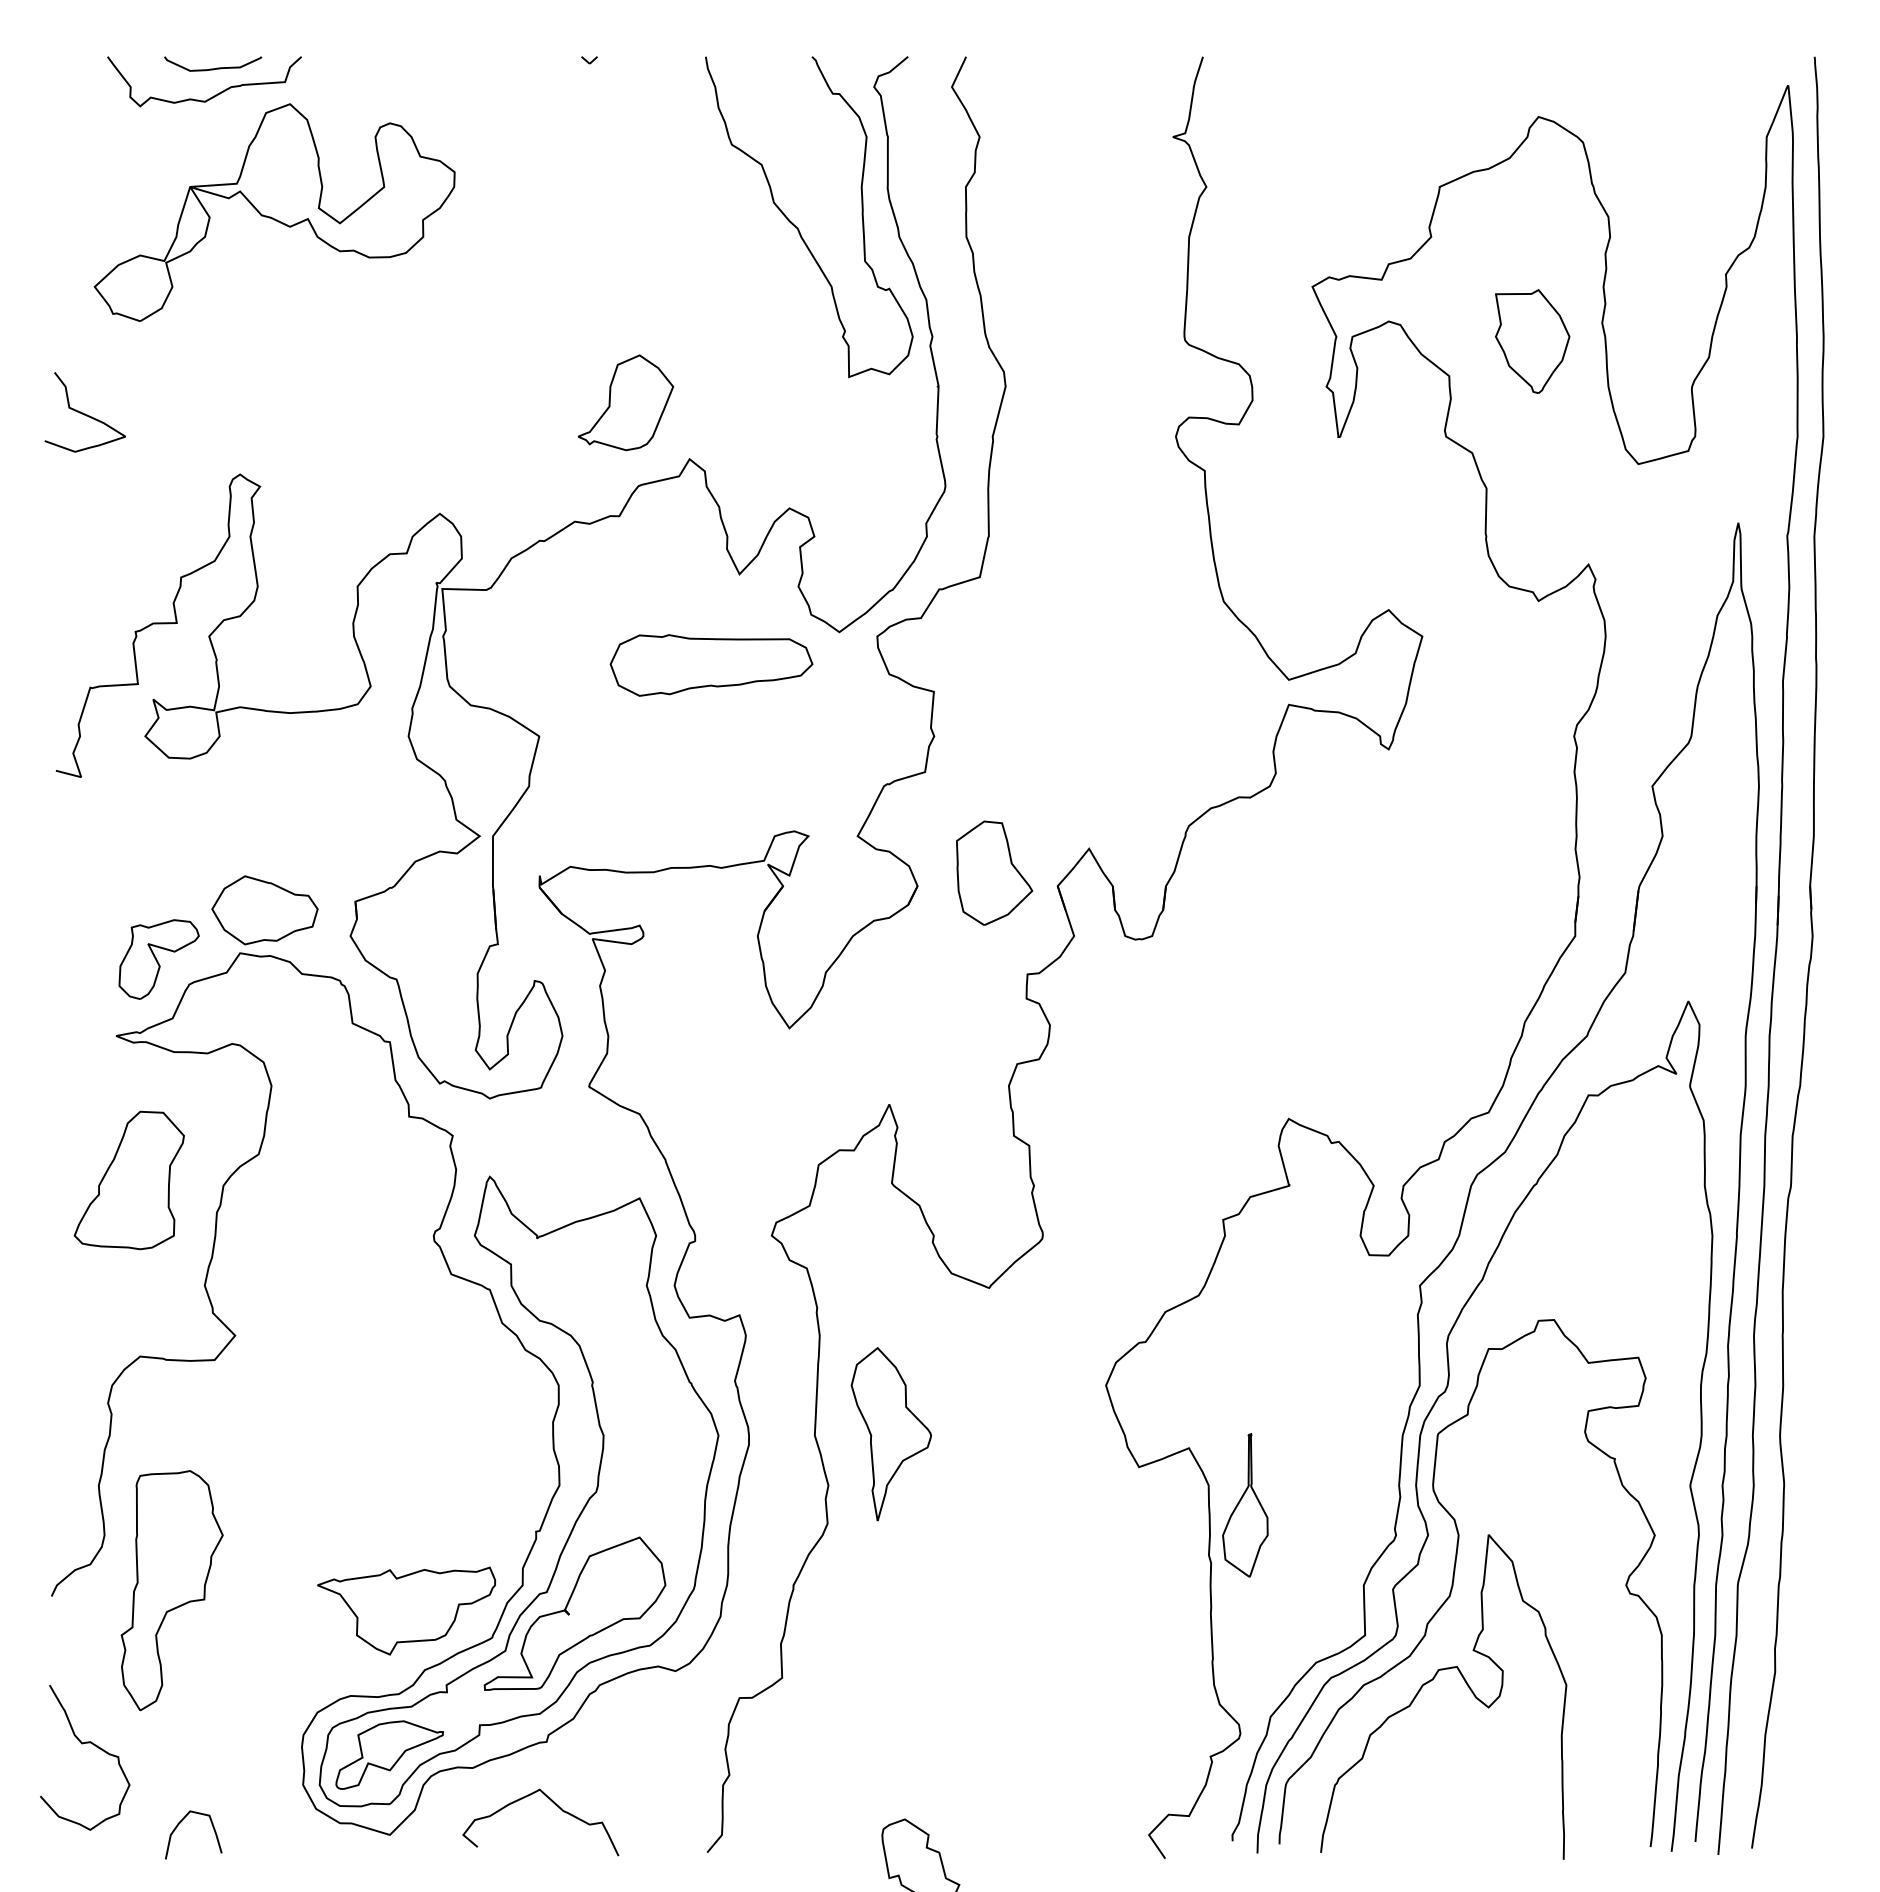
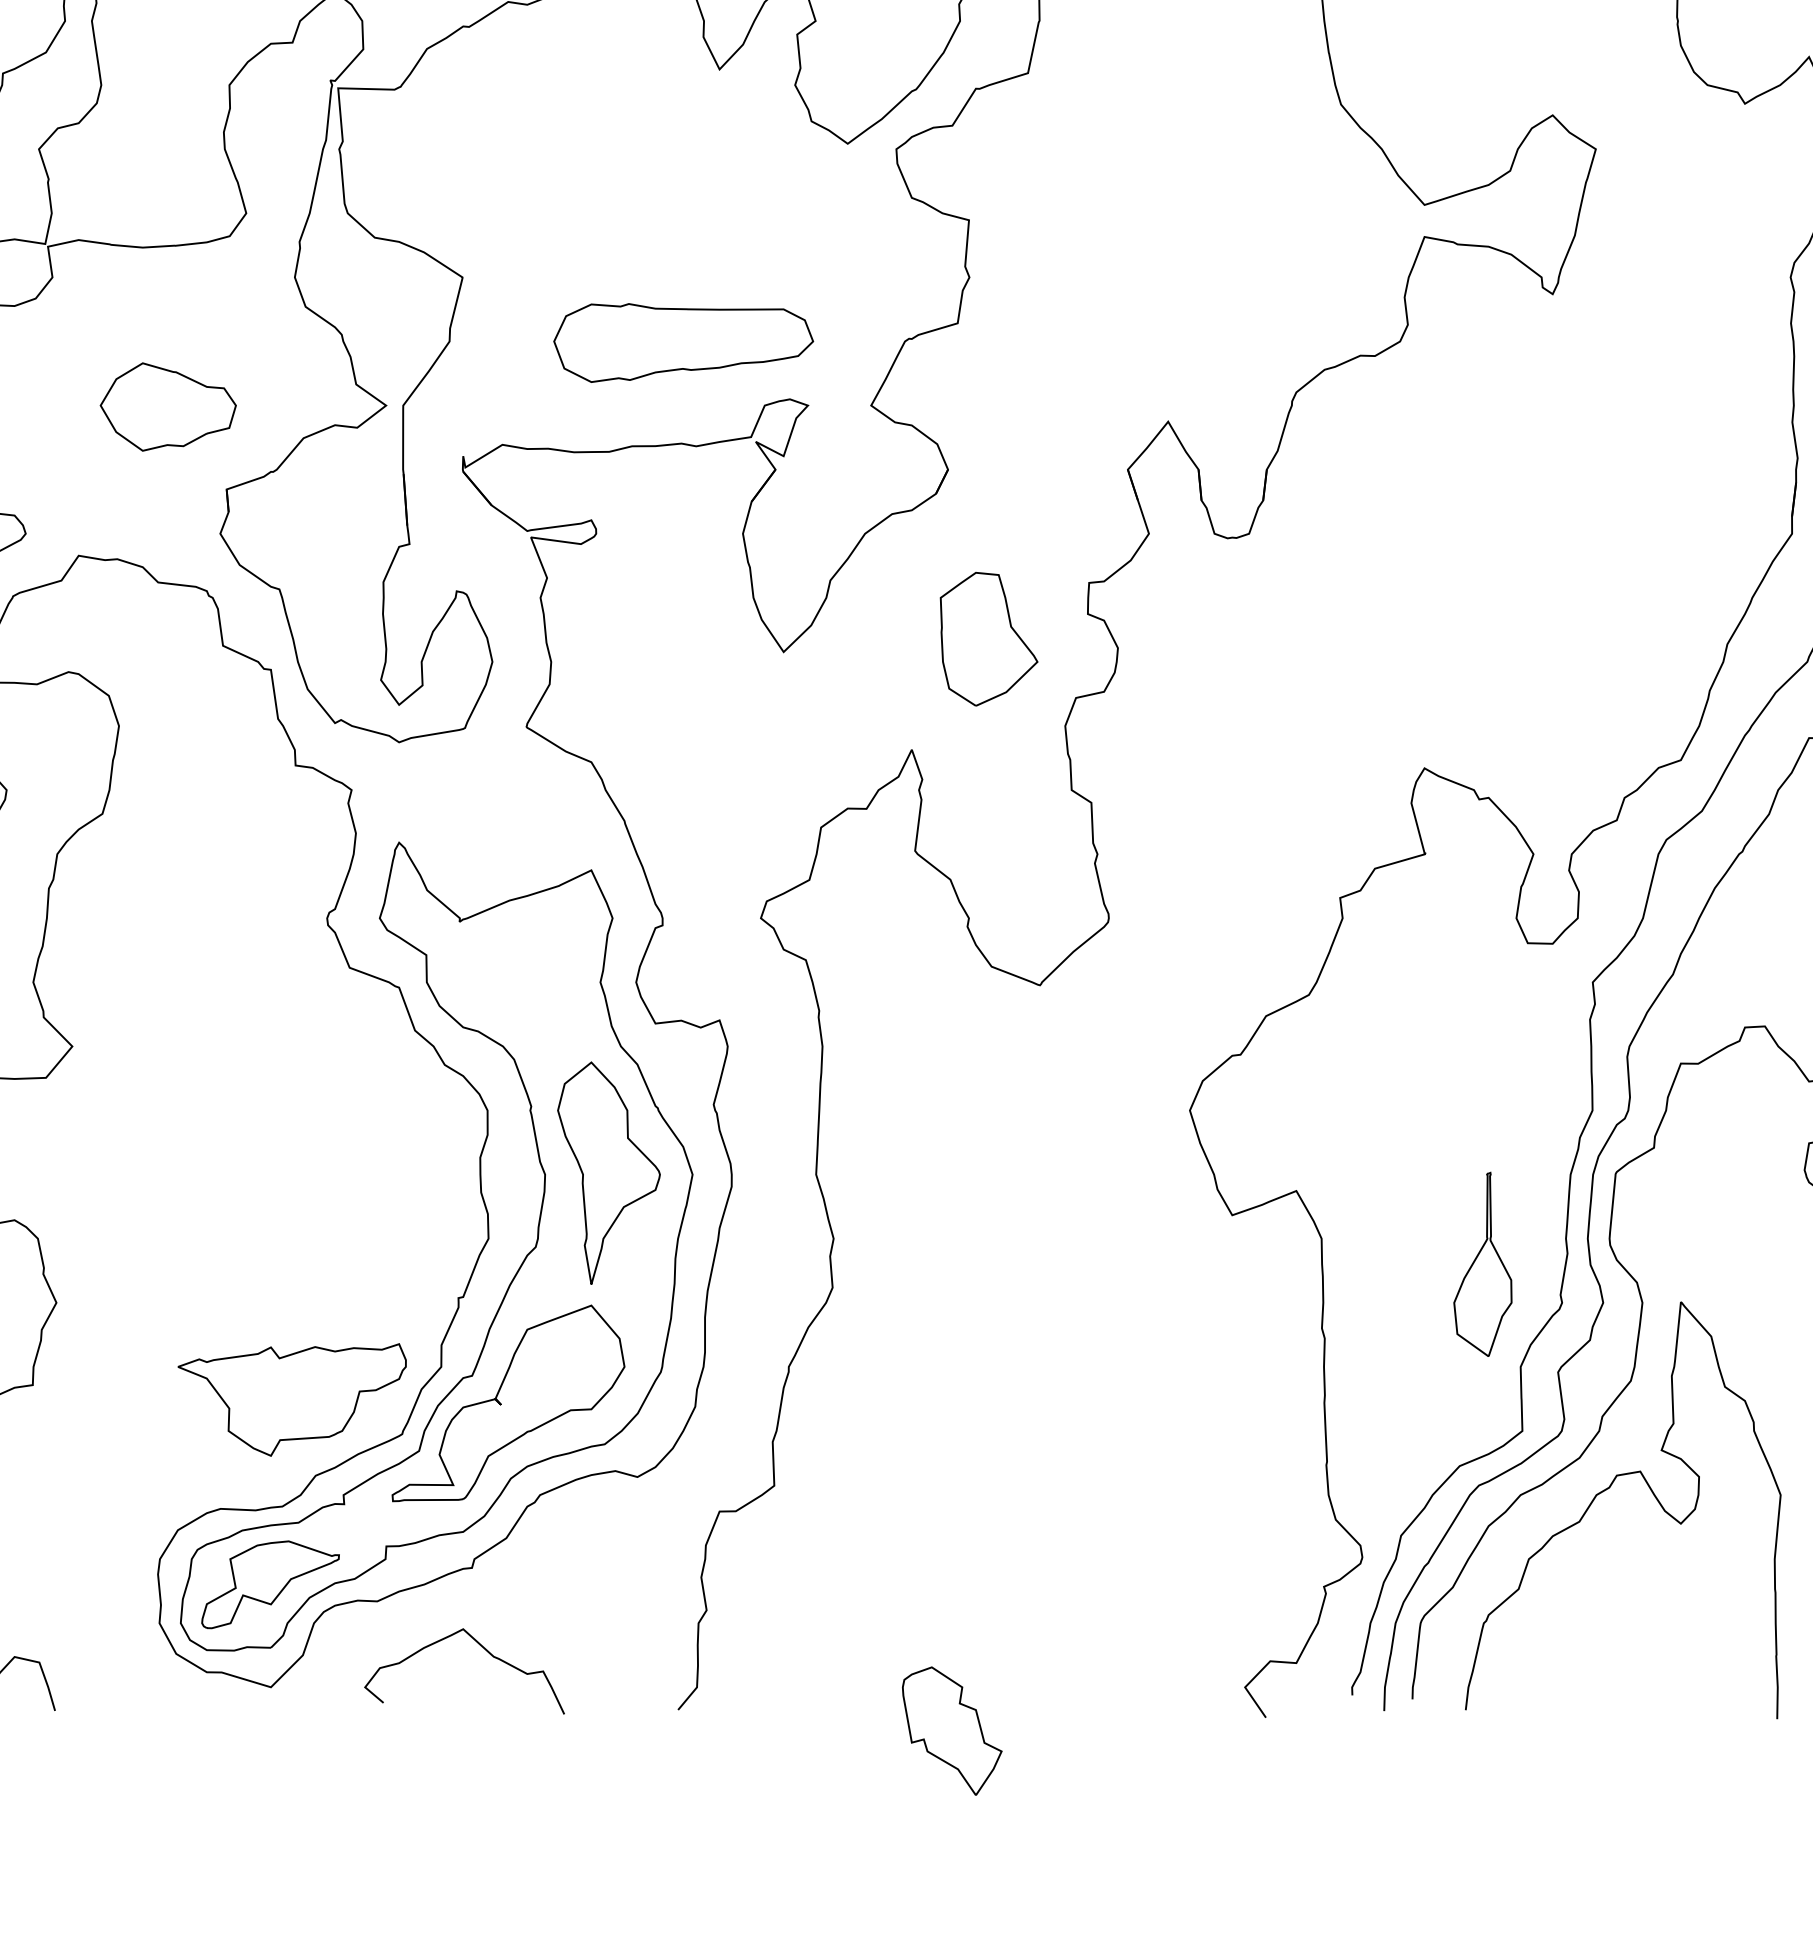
part: (711, 665) -> (683, 343), moved
part: (994, 872) -> (989, 638), moved
part: (264, 910) -> (167, 407), moved
part: (890, 1434) -> (607, 1173), moved
part: (1245, 1505) -> (1483, 1264), moved

